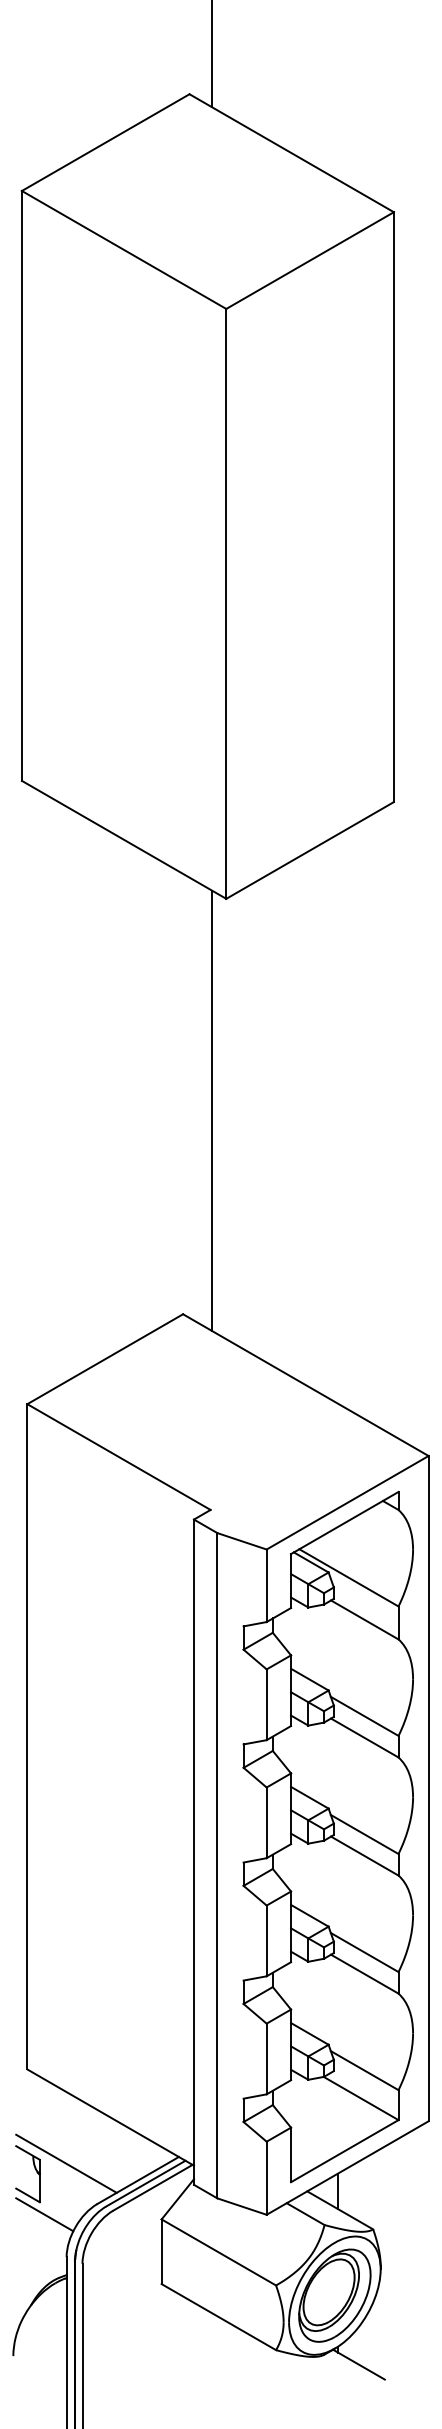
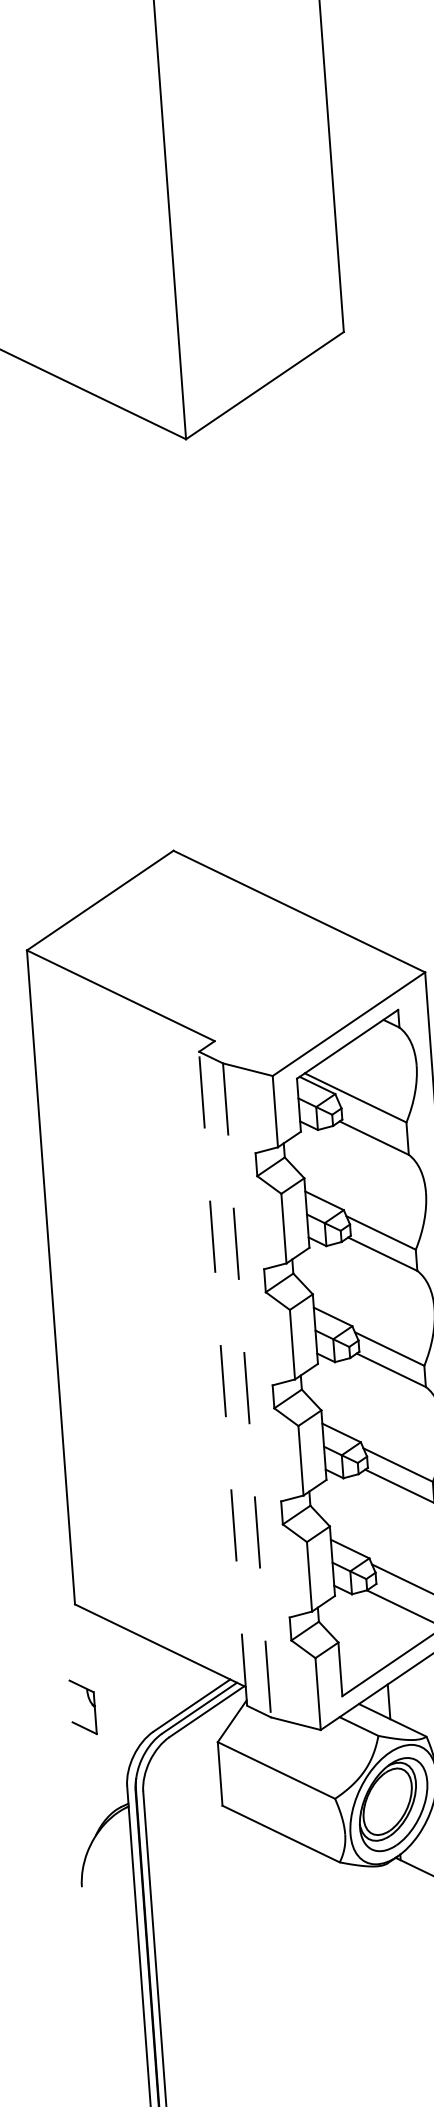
line: (212, 1110) -> (187, 648), removed
line: (194, 1852) -> (223, 1379), solid -> dashed
line: (217, 1865) -> (247, 1390), solid -> dashed
line: (66, 2163) -> (120, 1694), removed
line: (44, 2214) -> (102, 1745), removed

